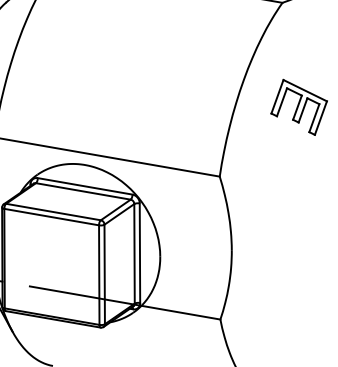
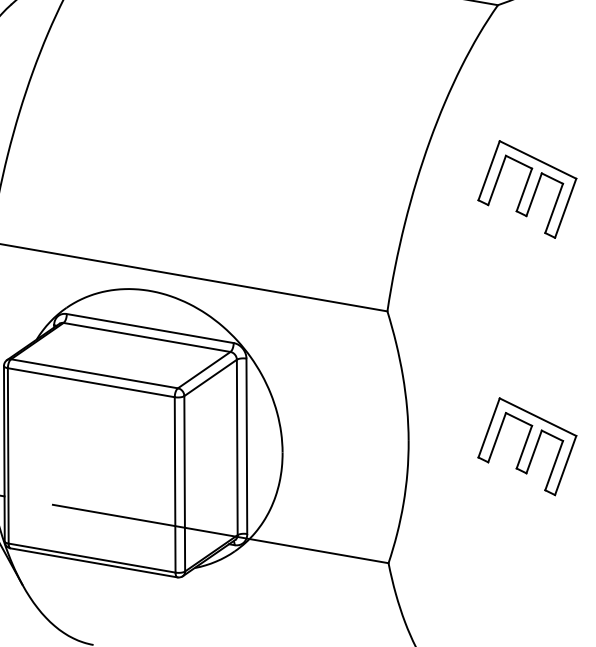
part: (298, 252) -> (526, 445), added

